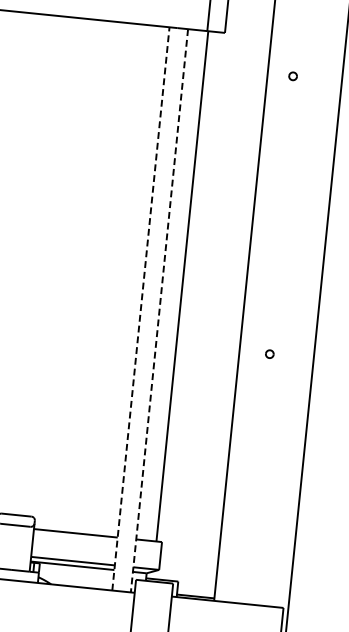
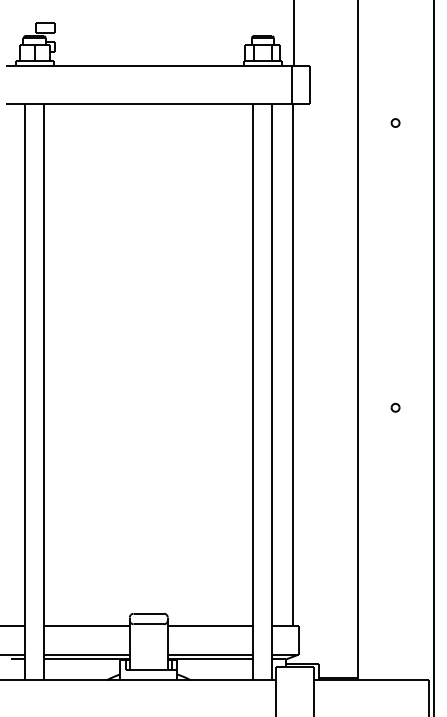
part: (293, 75) -> (395, 122), moved
line: (141, 308) -> (253, 391), dashed -> solid
line: (159, 311) -> (272, 392), dashed -> solid
part: (269, 353) -> (395, 407), moved

